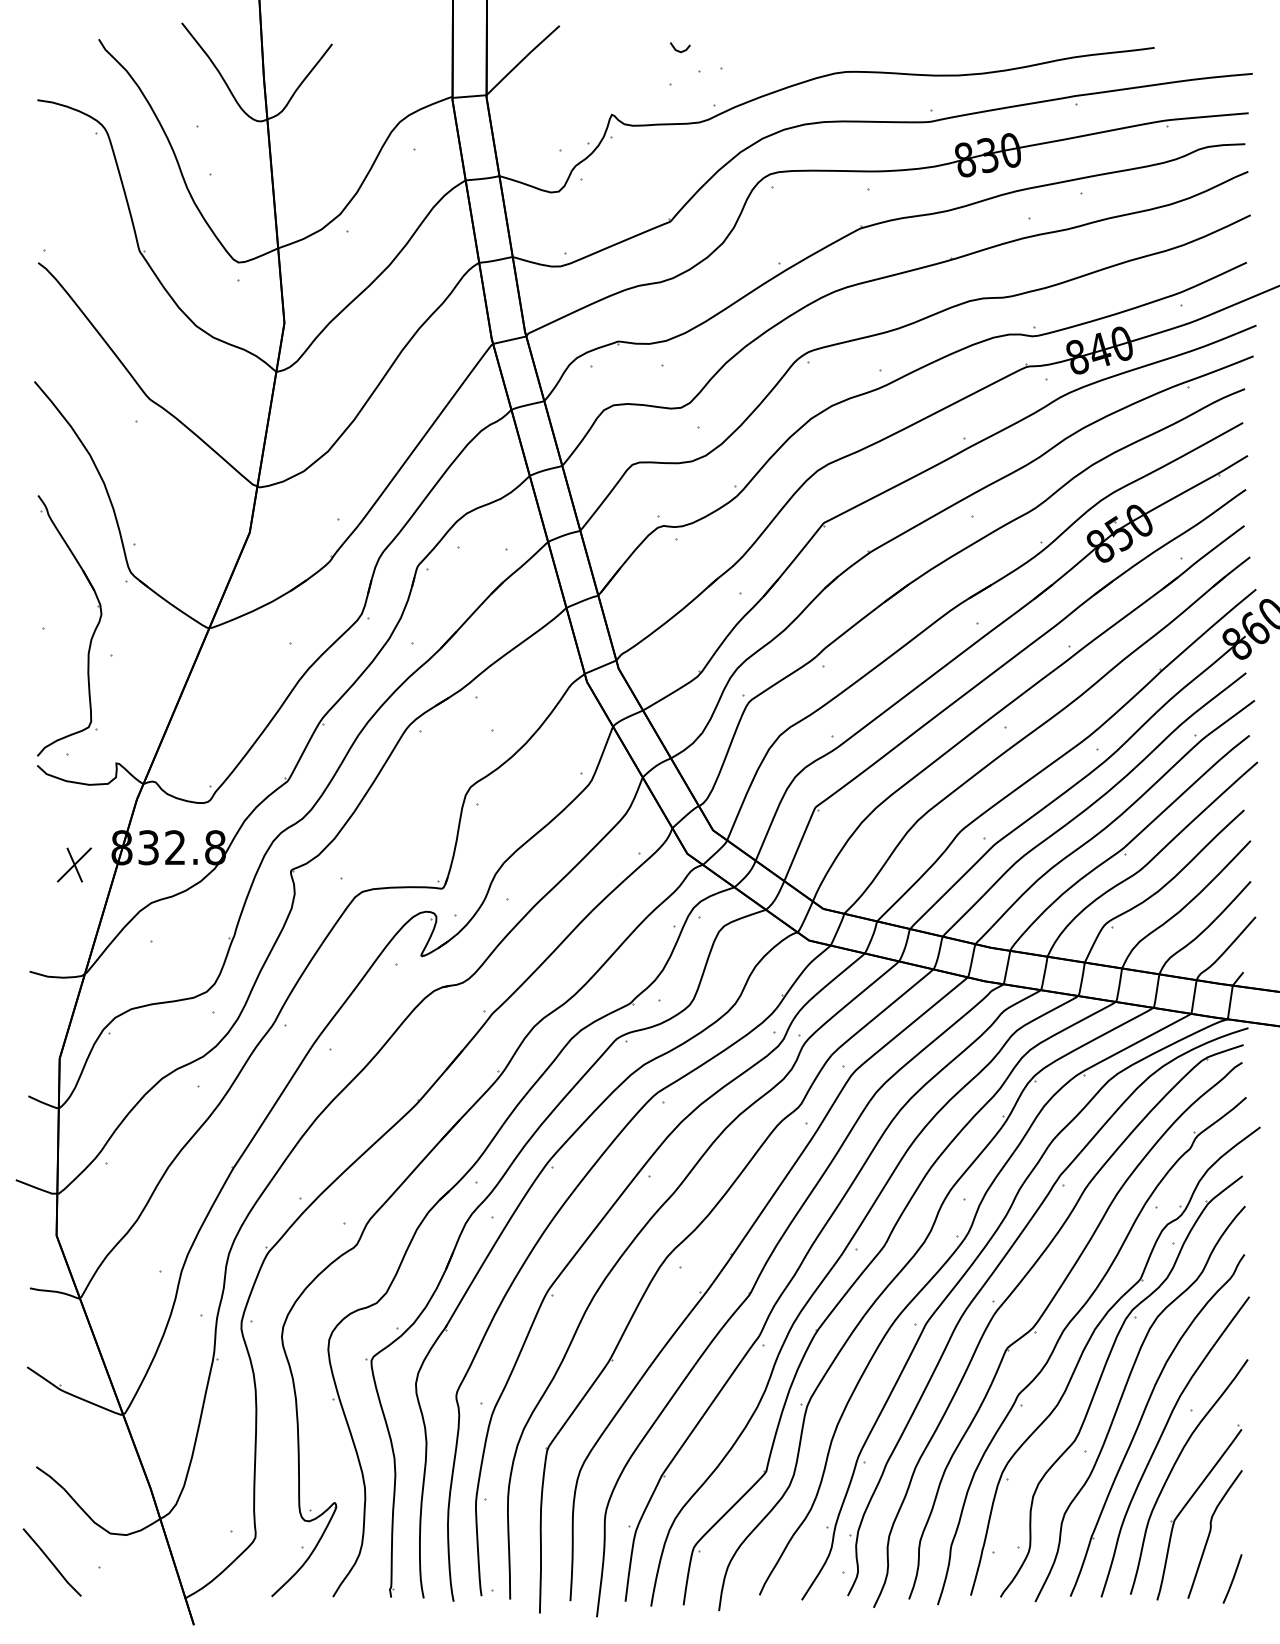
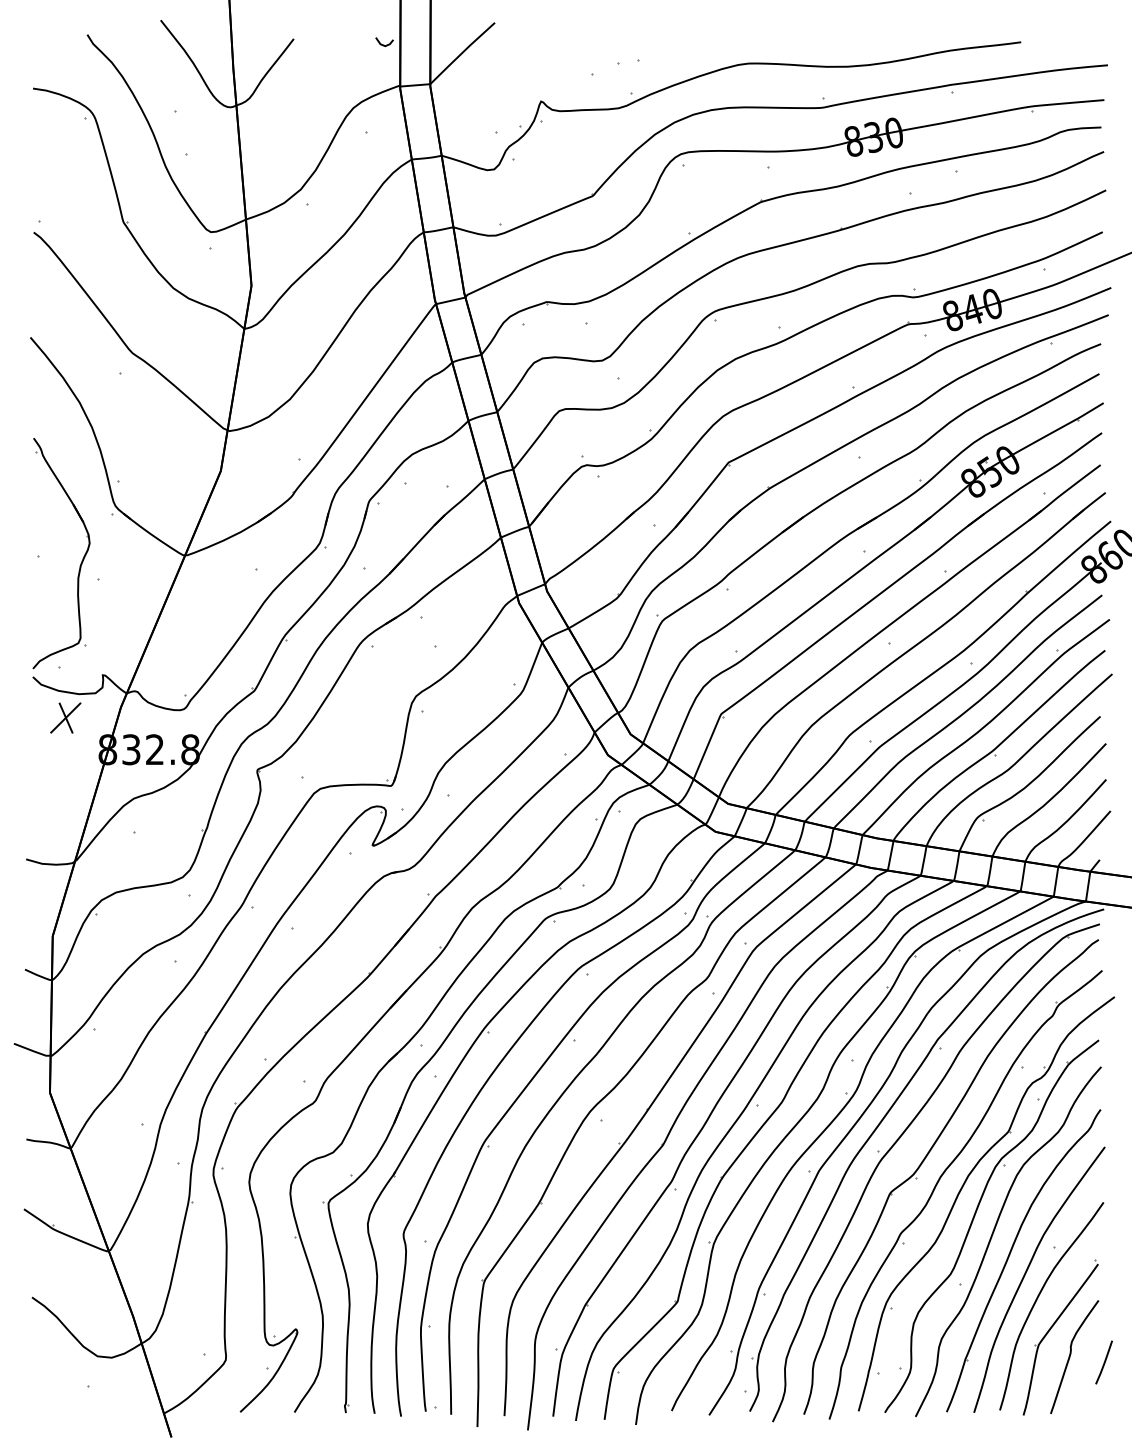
line: (680, 50) -> (384, 44), moved
part: (74, 864) -> (65, 717), moved
line: (52, 1561) -> (46, 1381), removed
line: (1231, 1578) -> (1103, 1362), moved

